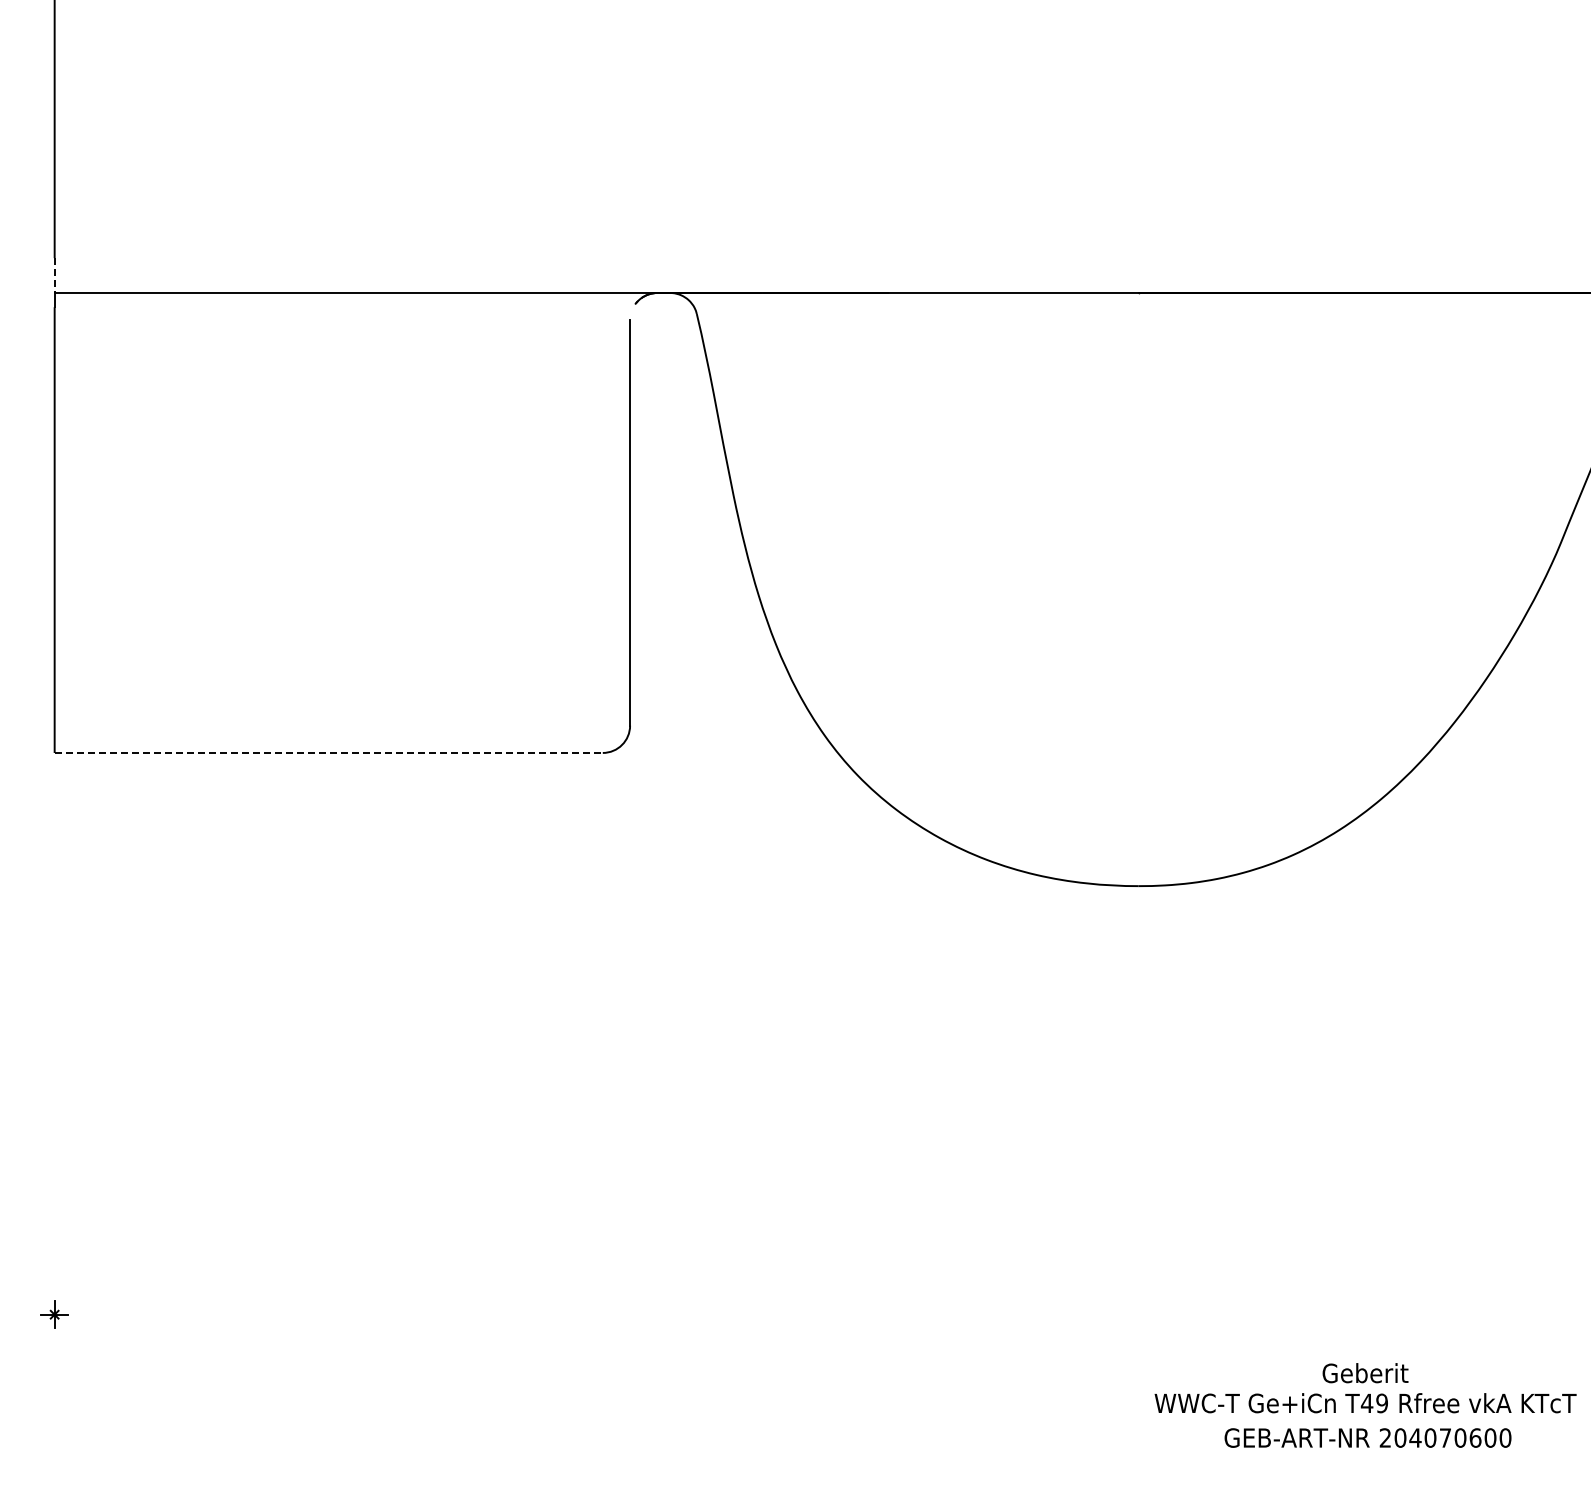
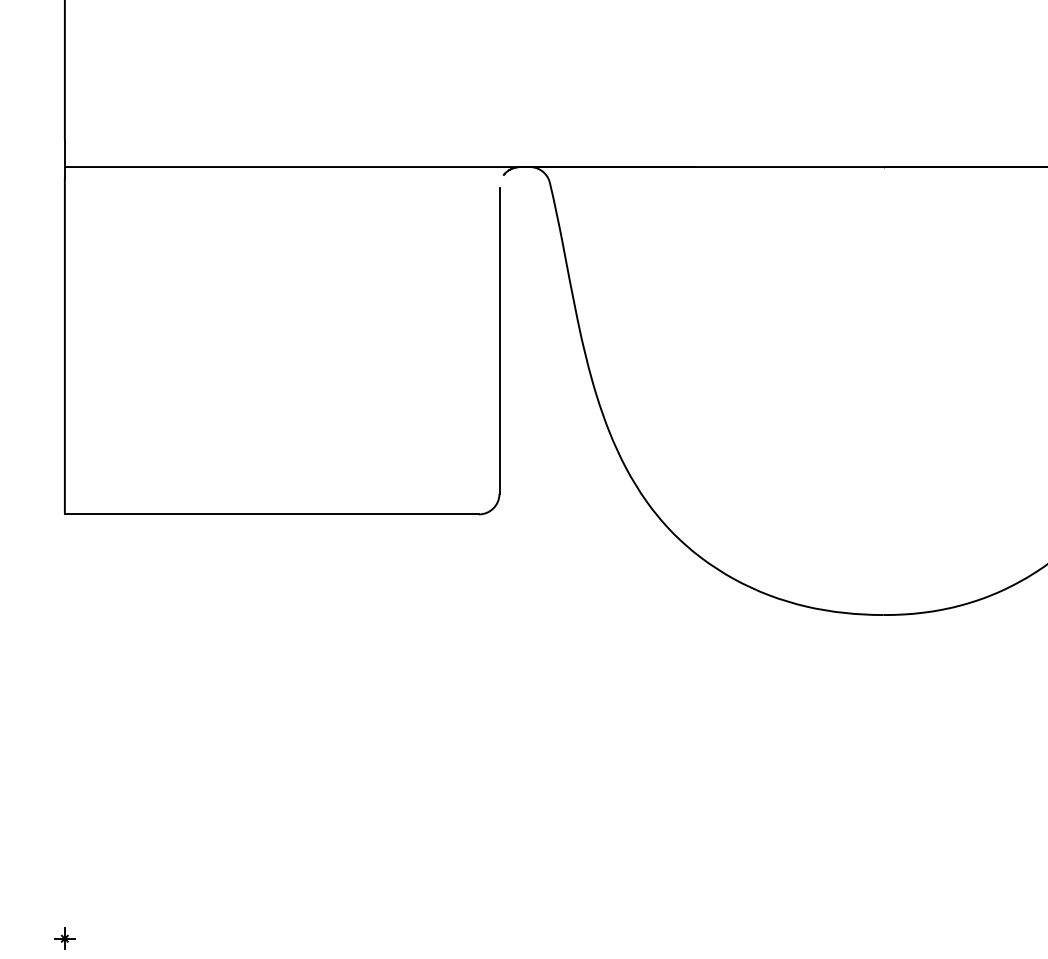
line: (54, 276) -> (64, 154), dashed -> solid
line: (329, 752) -> (272, 514), dashed -> solid

